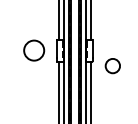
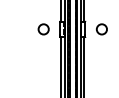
circle: (33, 50) -> (43, 29), size x0.71
circle: (112, 66) -> (101, 29), moved

